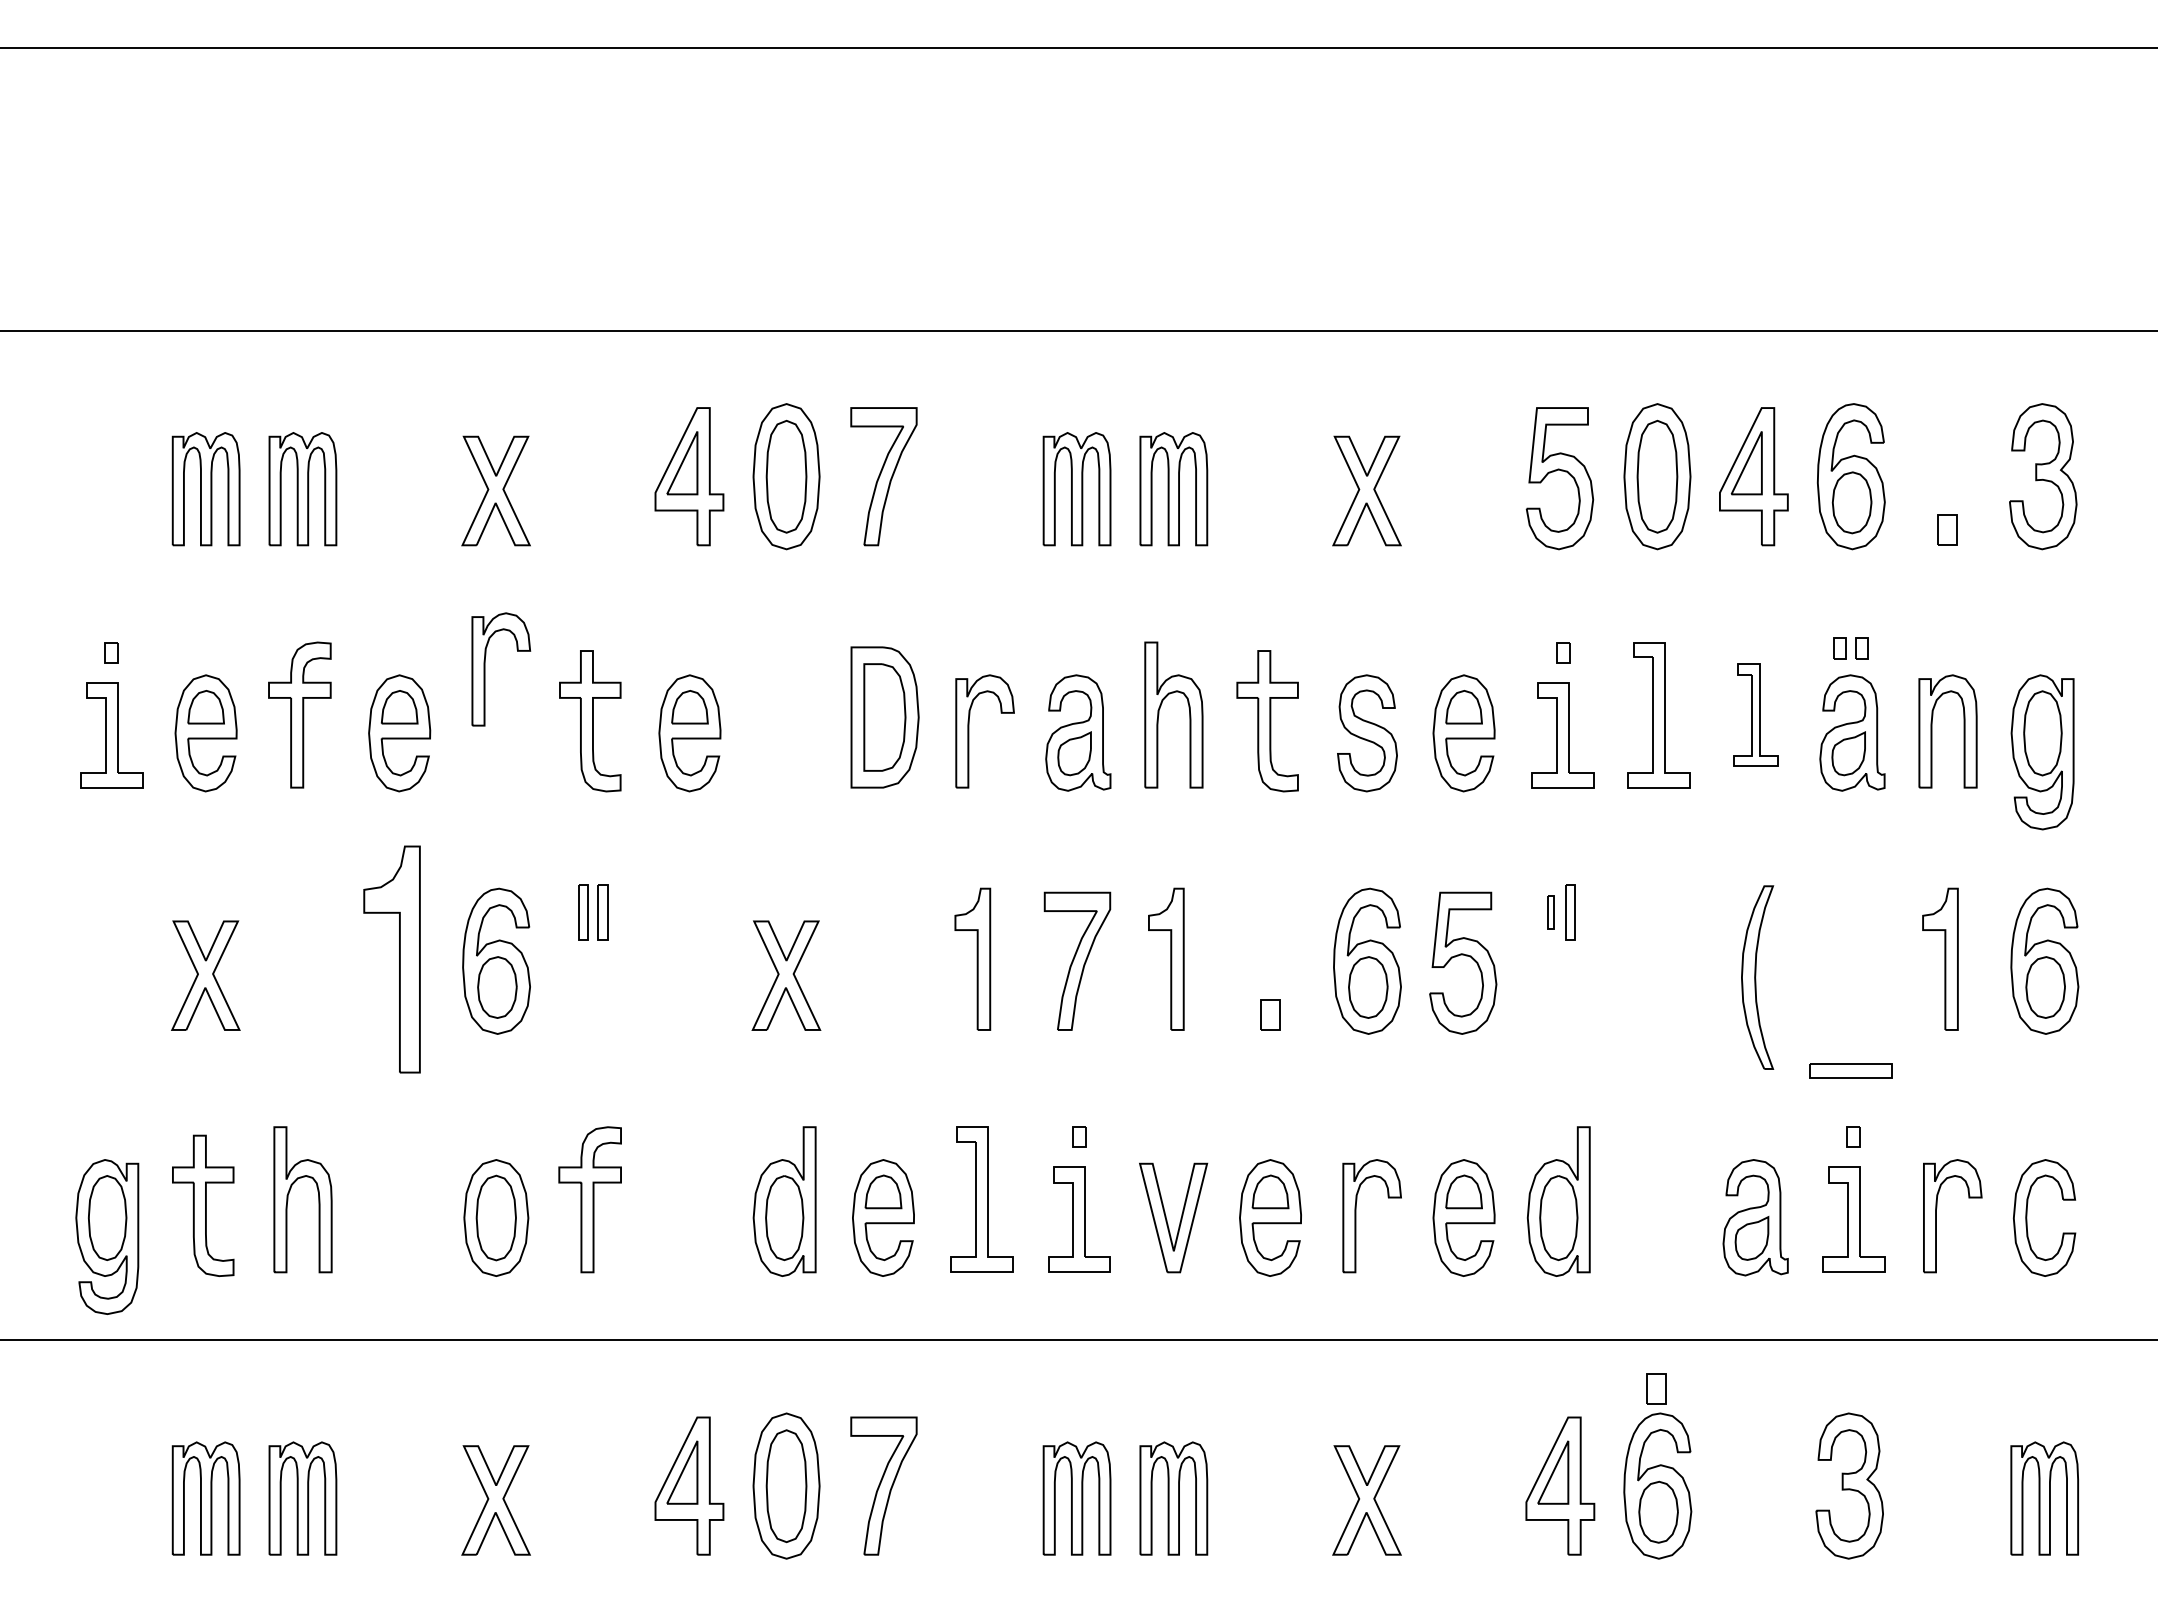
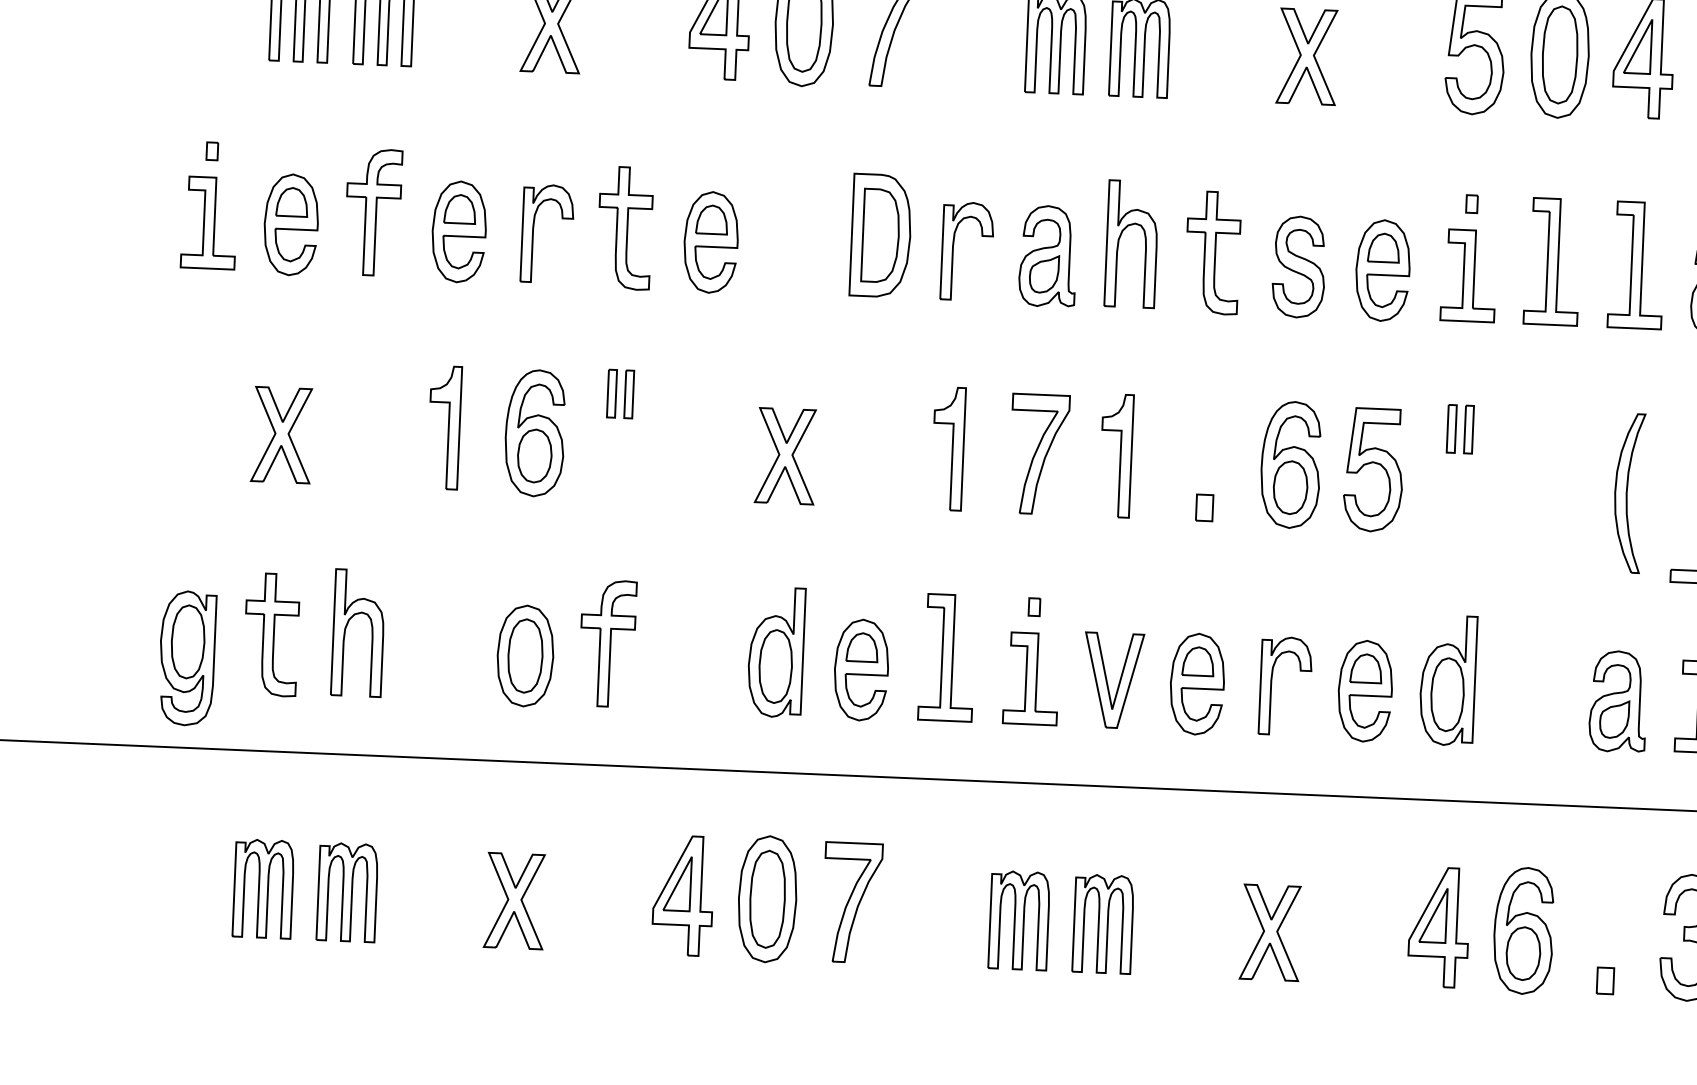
part: (485, 669) -> (533, 233), moved
part: (1755, 715) -> (1636, 265), size x1.43
part: (1550, 912) -> (1451, 429), size x1.67
part: (392, 958) -> (444, 427), size x0.62
part: (1656, 1388) -> (1605, 980), moved

